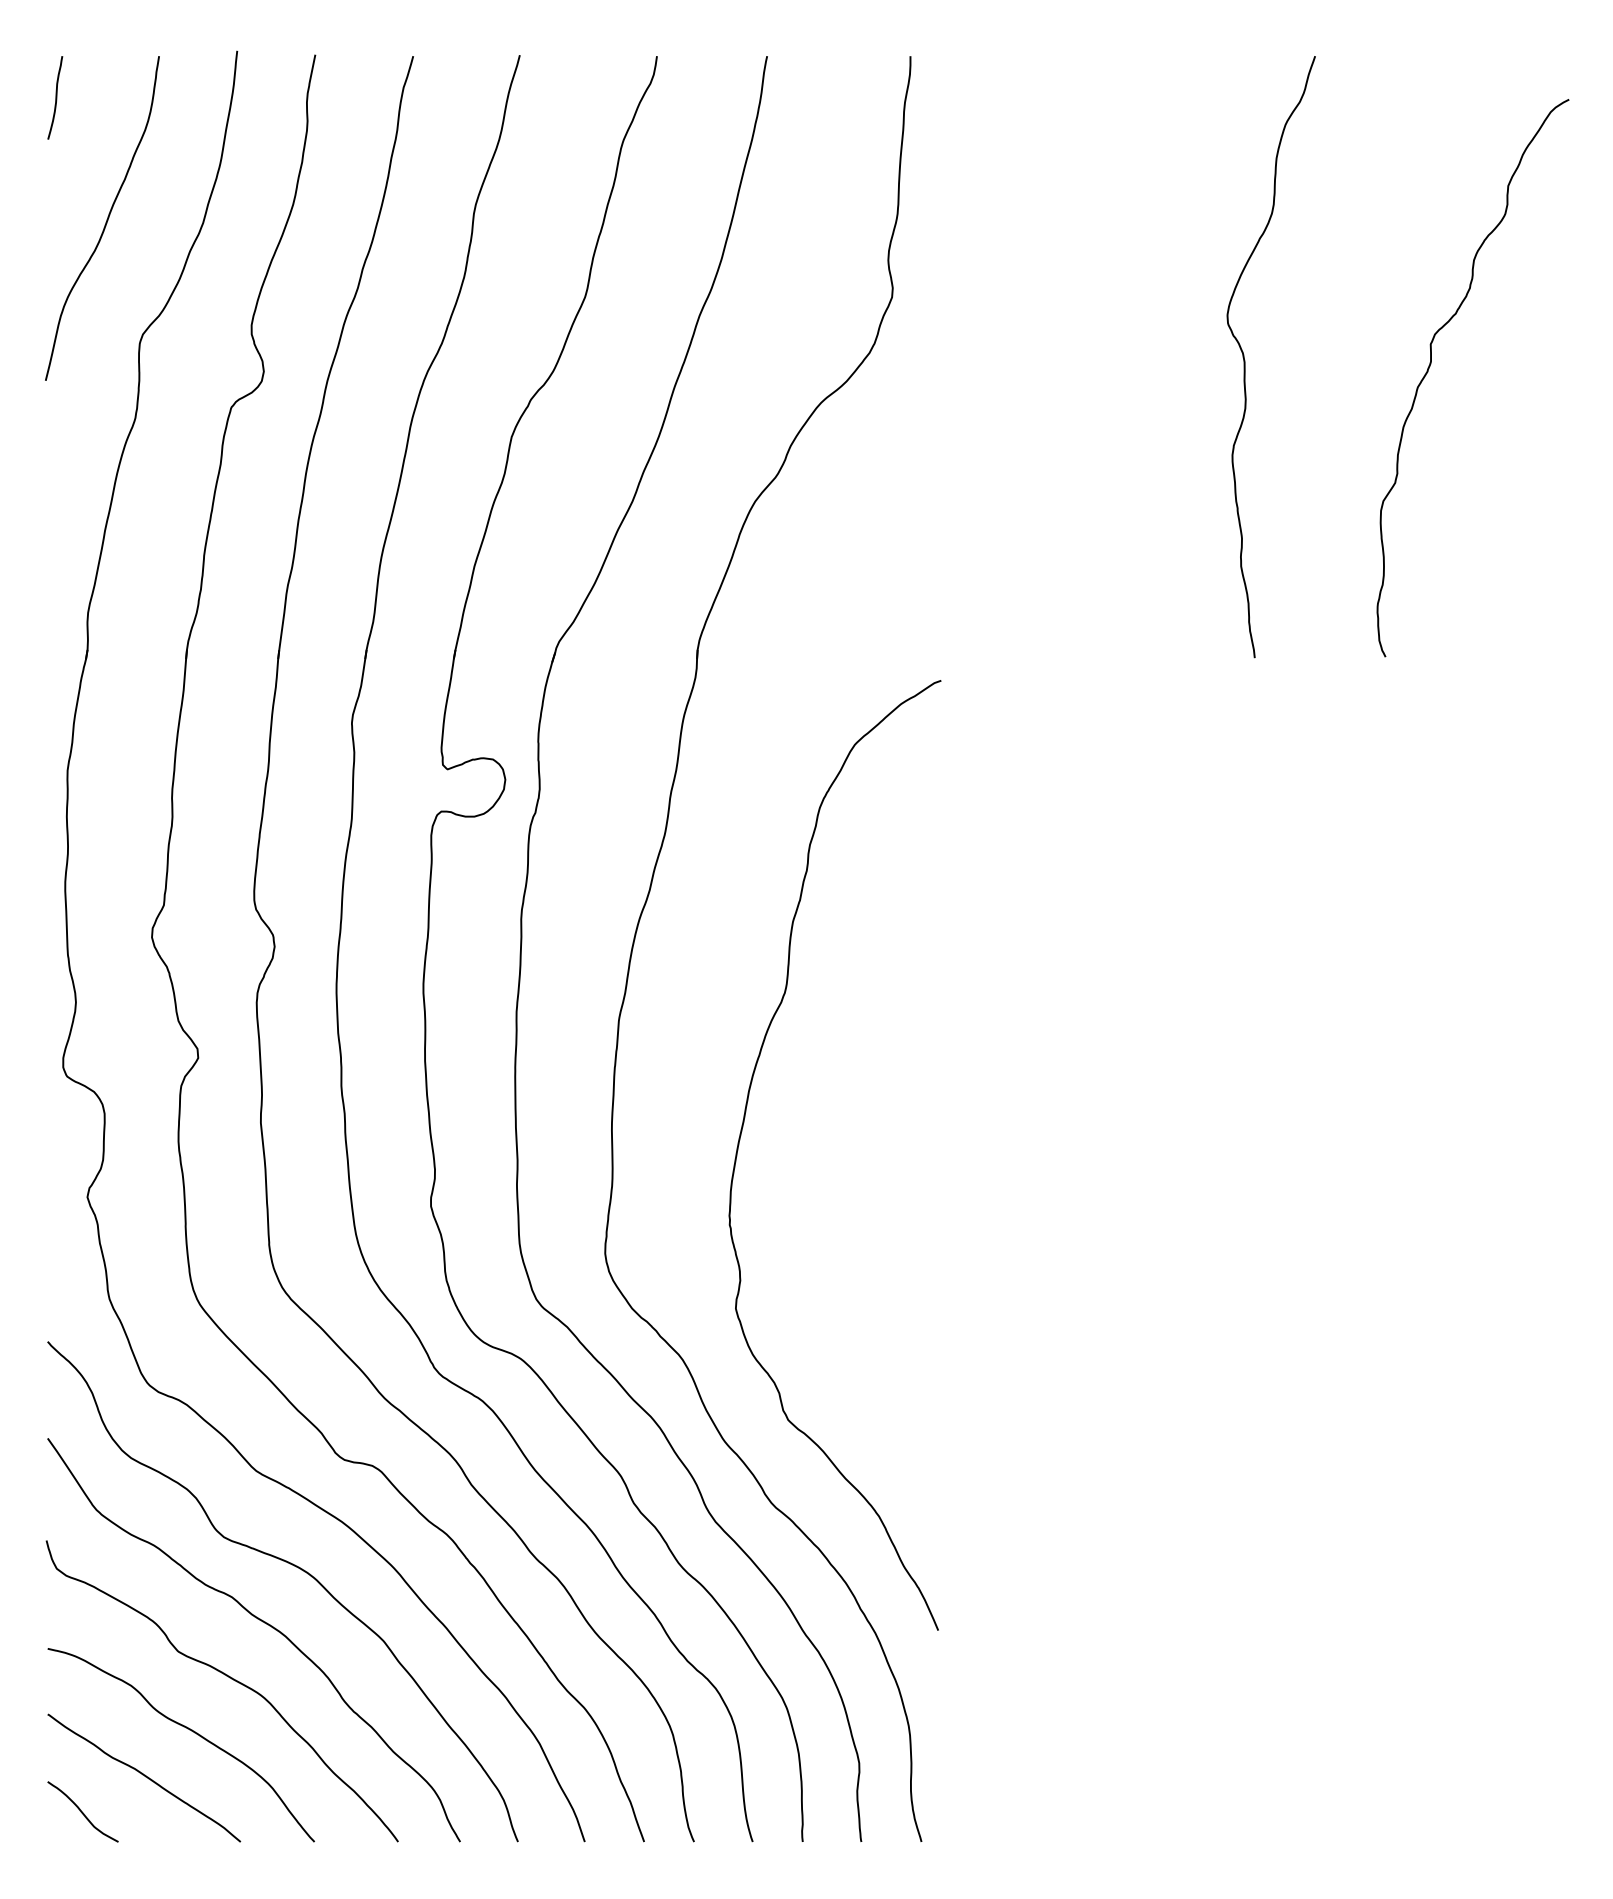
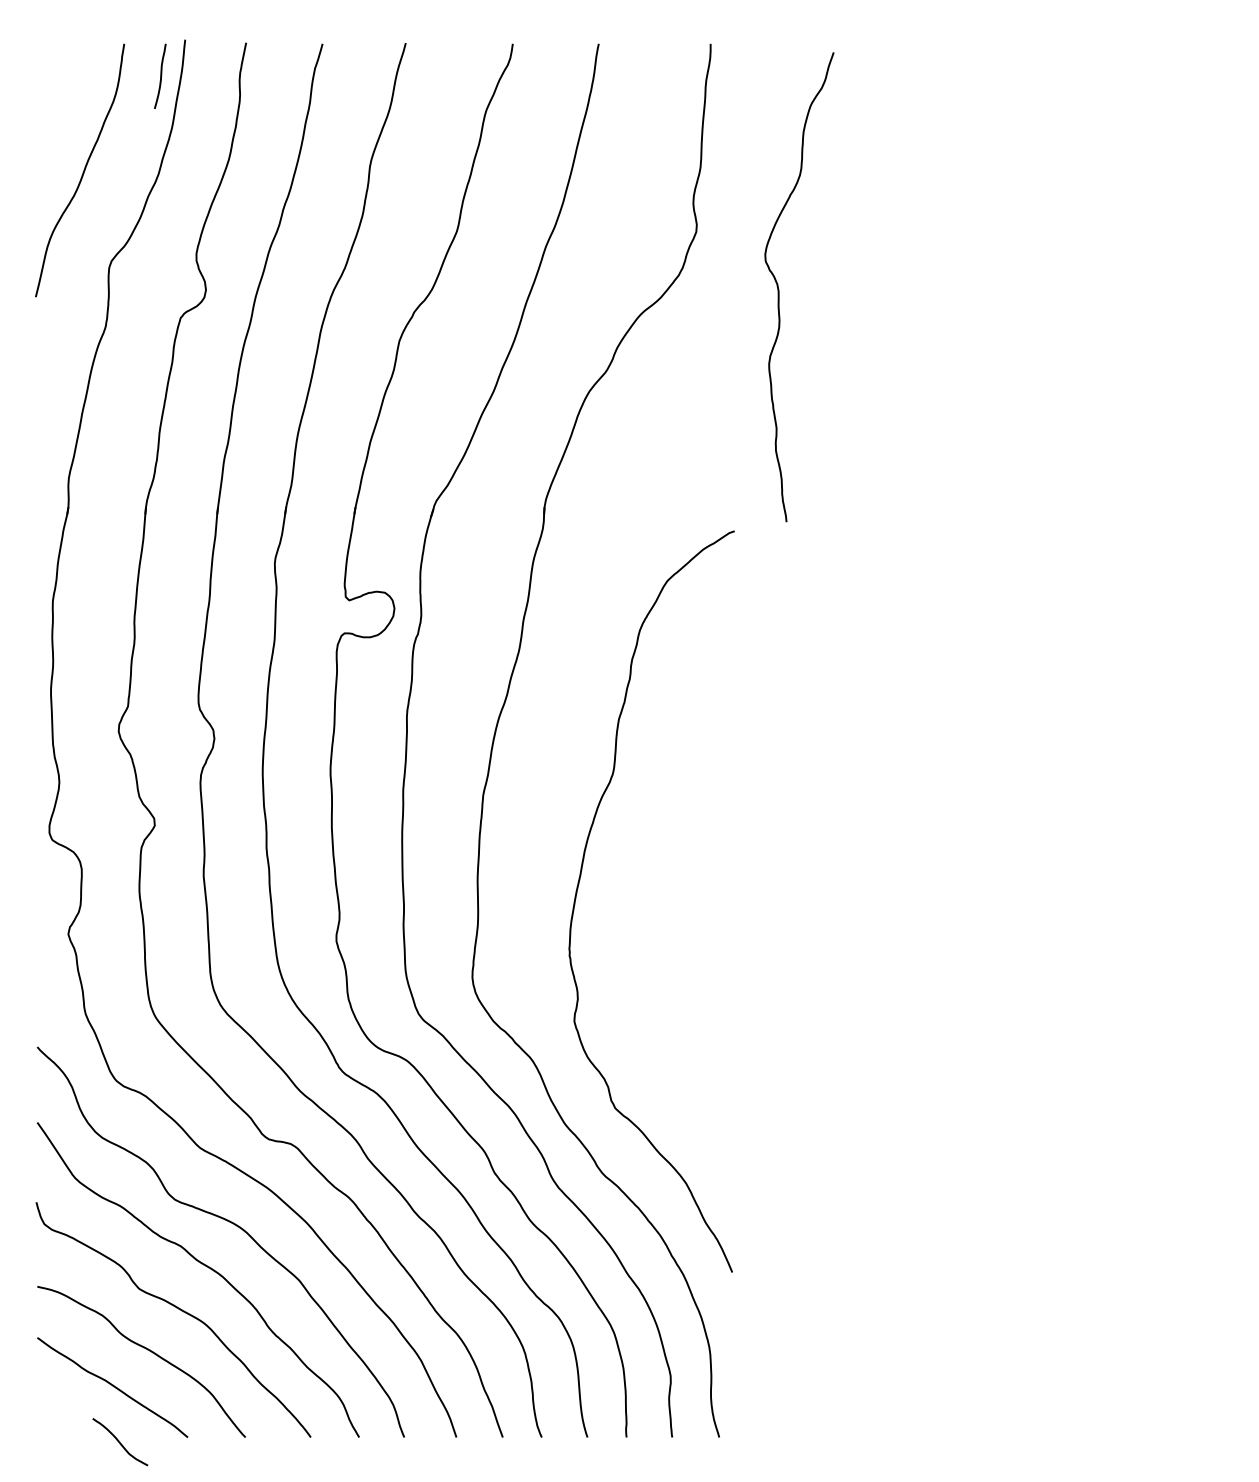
curve: (55, 97) -> (160, 76), moved
curve: (1245, 360) -> (779, 289), moved
curve: (1431, 364) -> (1117, 284), removed
curve: (82, 1811) -> (119, 1441), moved

